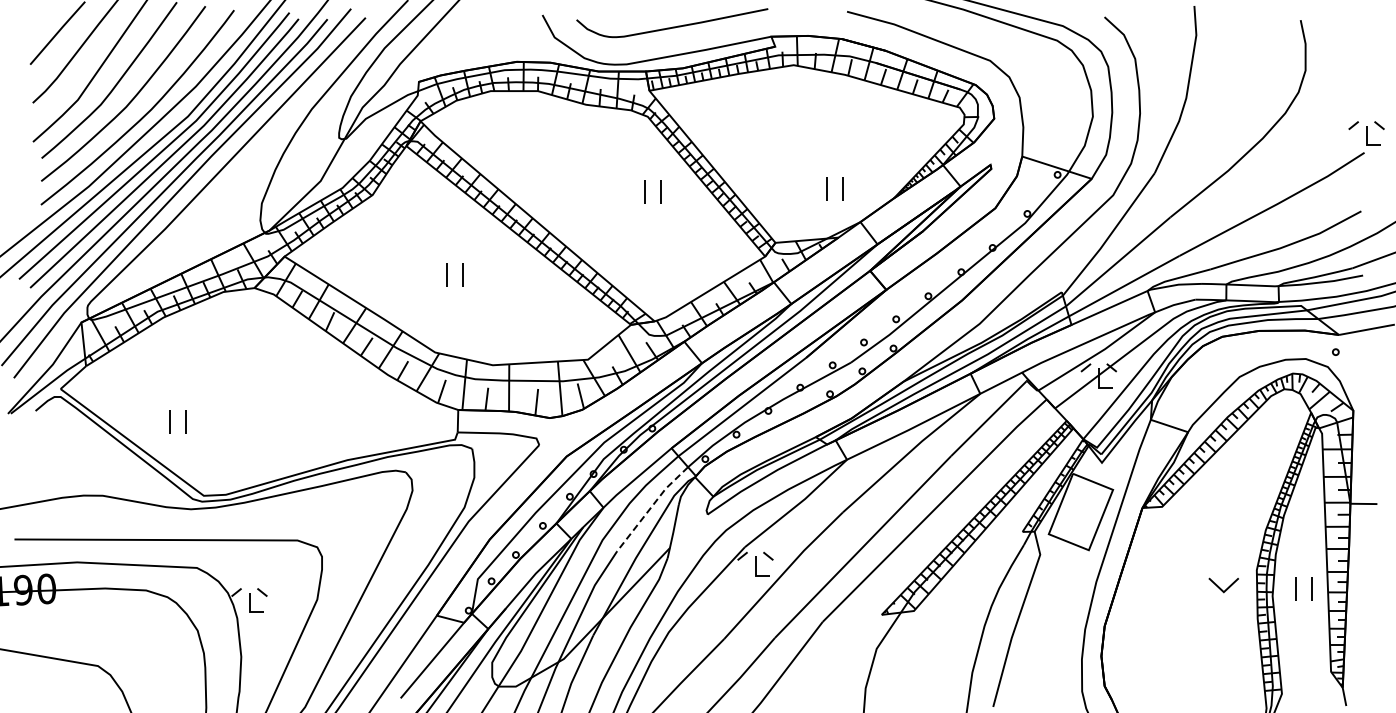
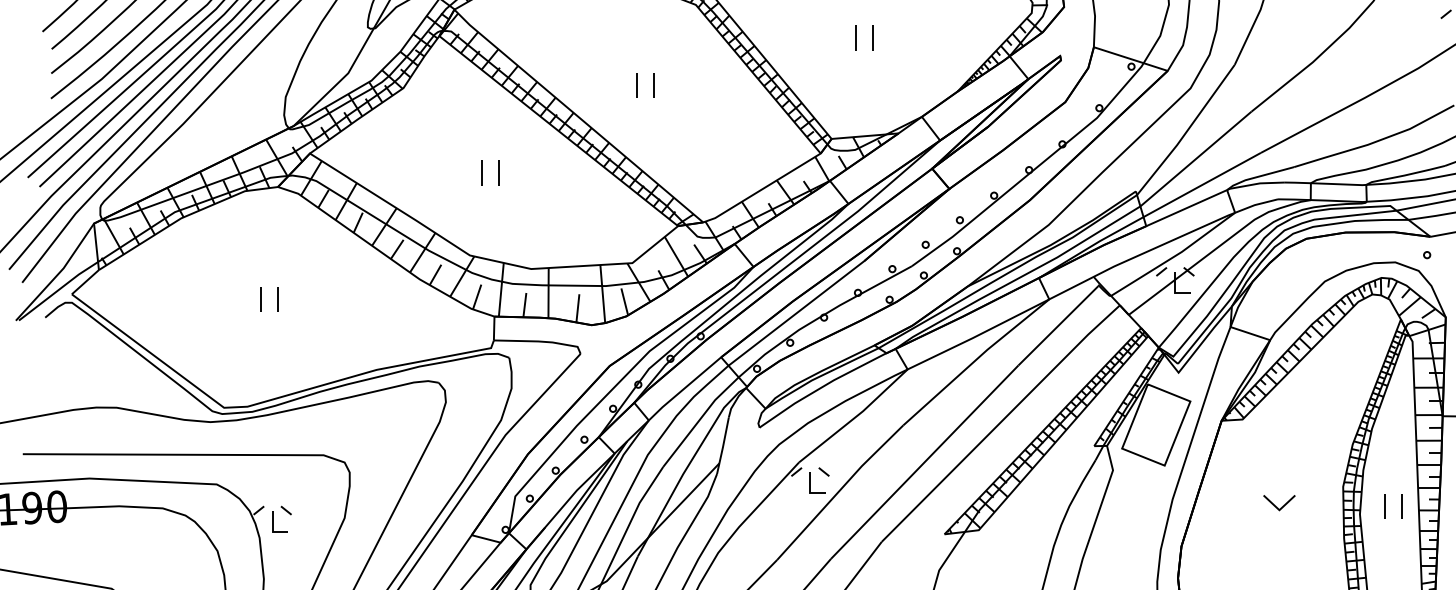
part: (827, 188) -> (857, 37), moved
part: (645, 191) -> (637, 85), moved
part: (170, 421) -> (261, 299), moved
line: (651, 507) -> (699, 420), dashed -> solid
part: (1223, 585) -> (1279, 503), moved

